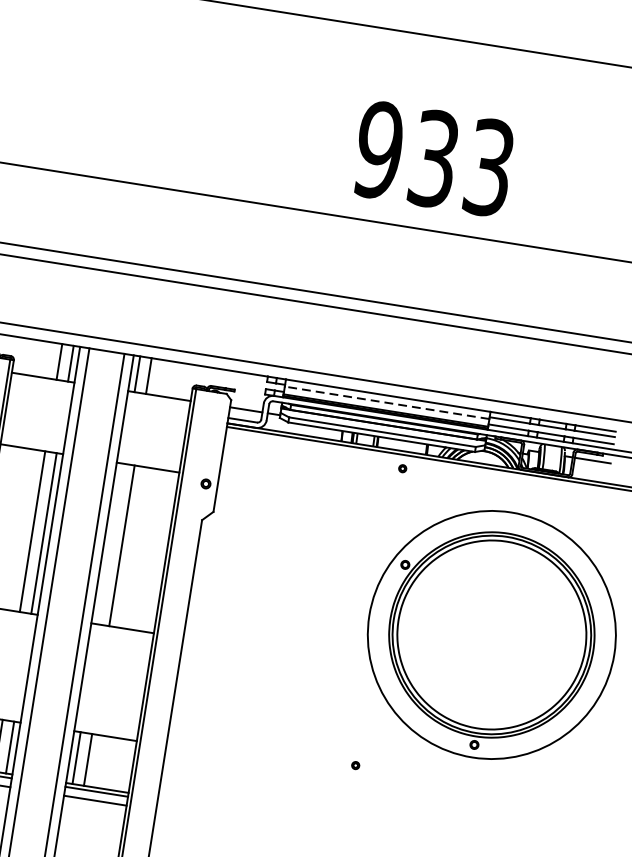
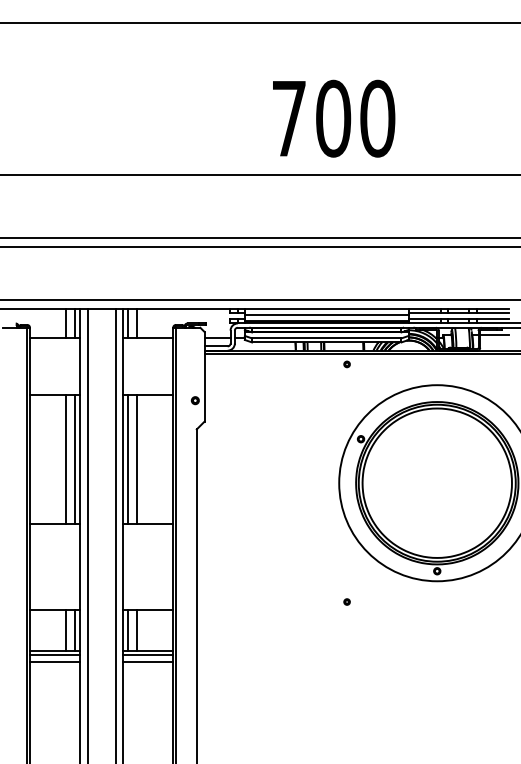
text: (434, 158) -> (333, 118), 933 -> 700
line: (386, 402) -> (326, 314), dashed -> solid
line: (110, 544) -> (128, 459), added

